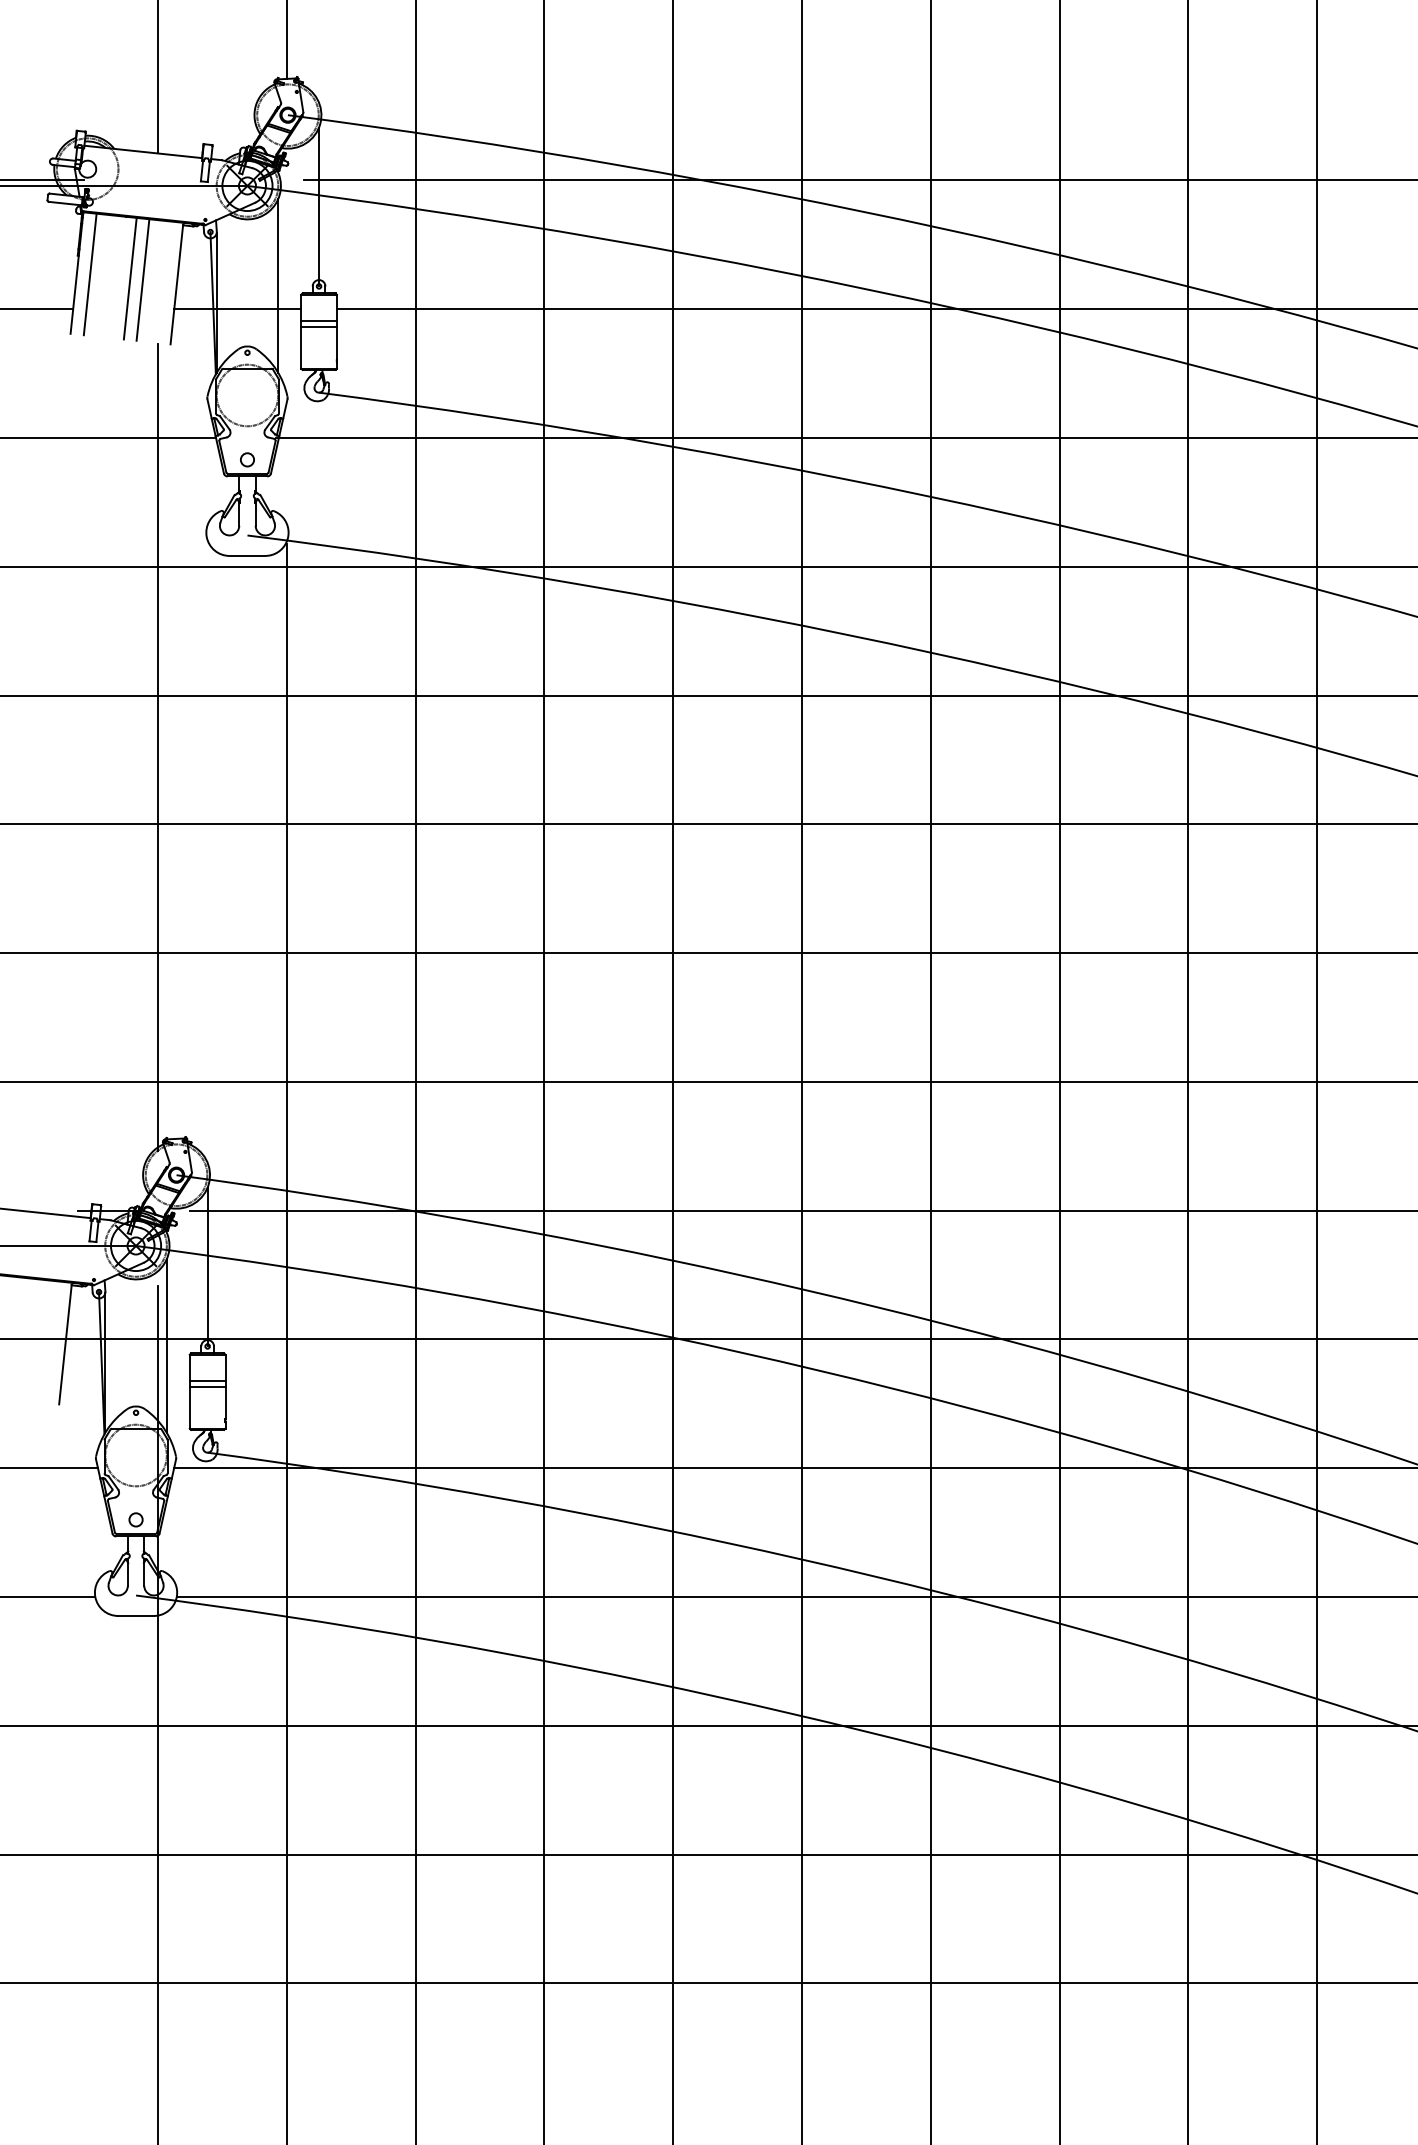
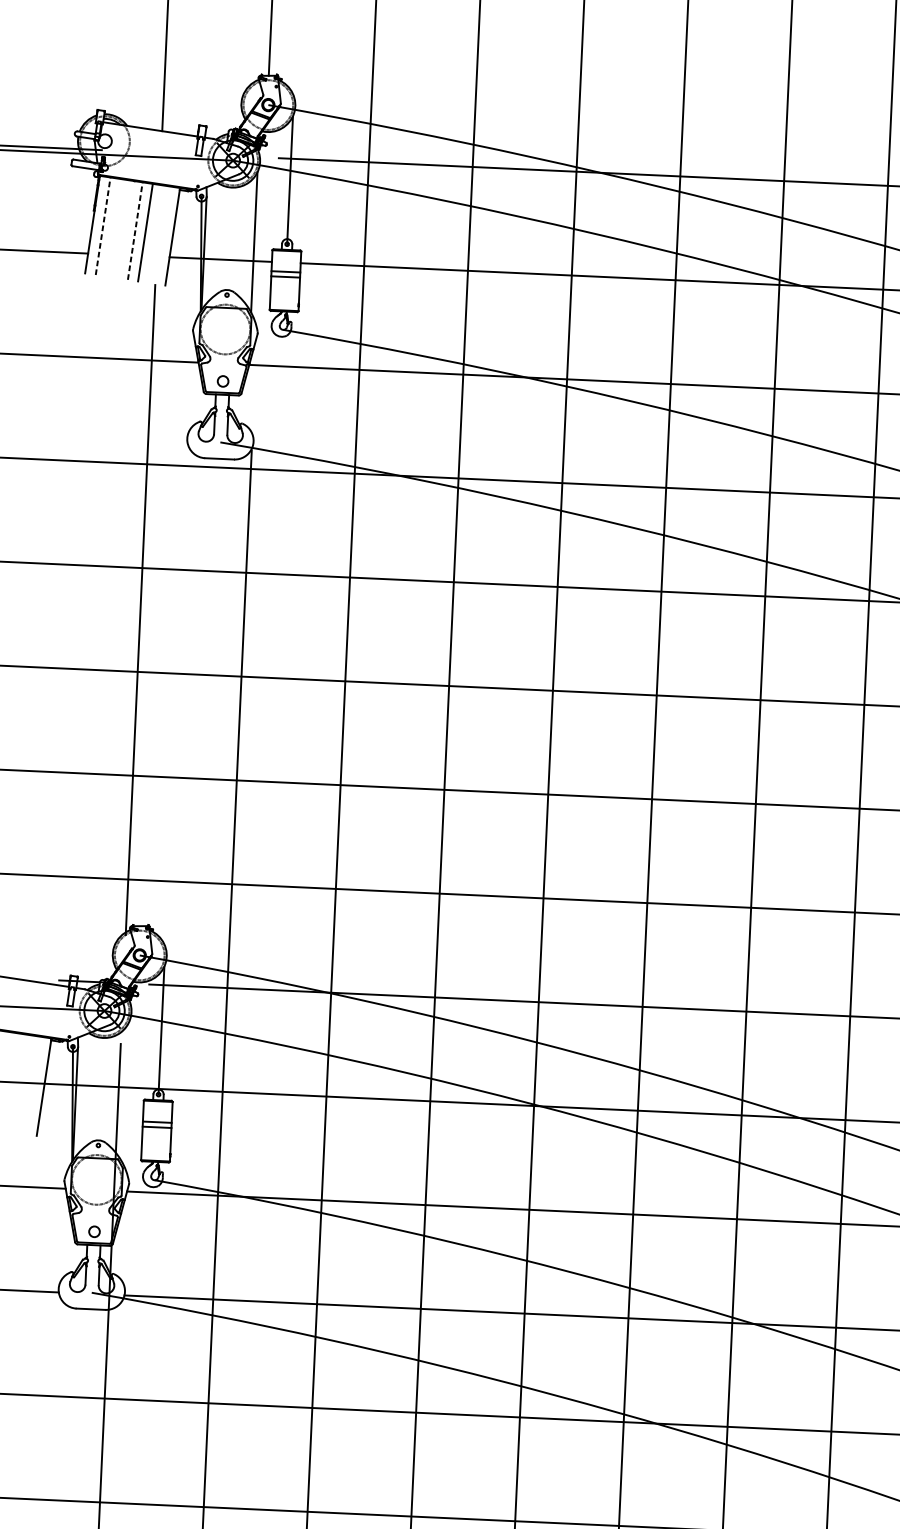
line: (90, 273) -> (103, 225), solid -> dashed
line: (130, 278) -> (135, 230), solid -> dashed
line: (166, 1345) -> (125, 1092), removed

